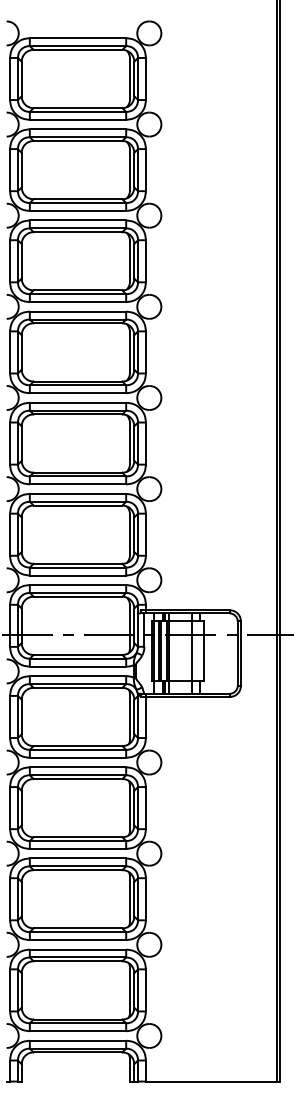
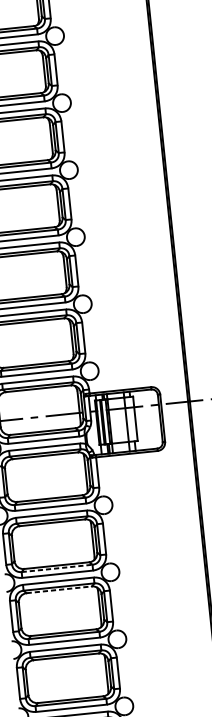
line: (78, 841) -> (57, 568), solid -> dashed
line: (78, 870) -> (59, 590), solid -> dashed

